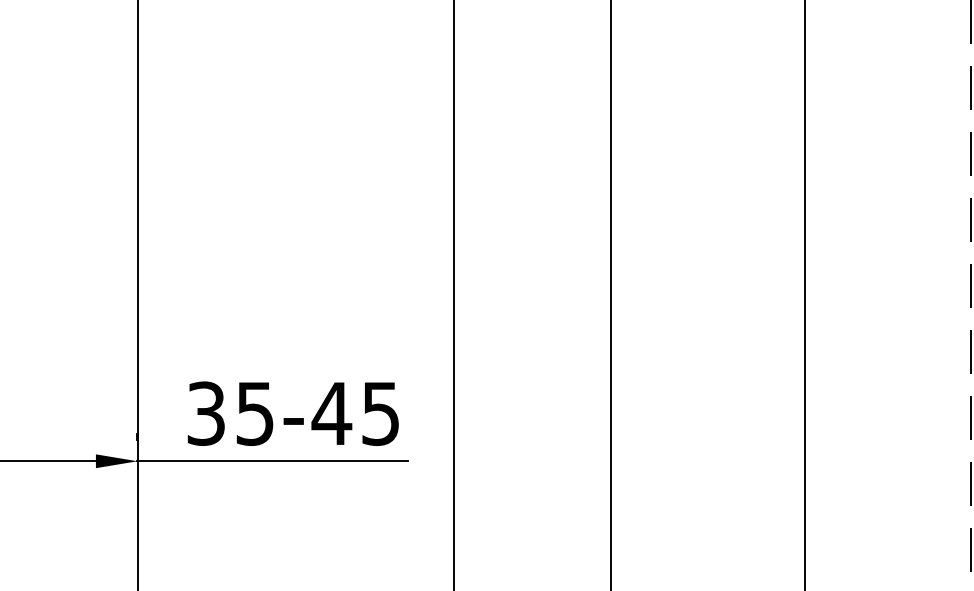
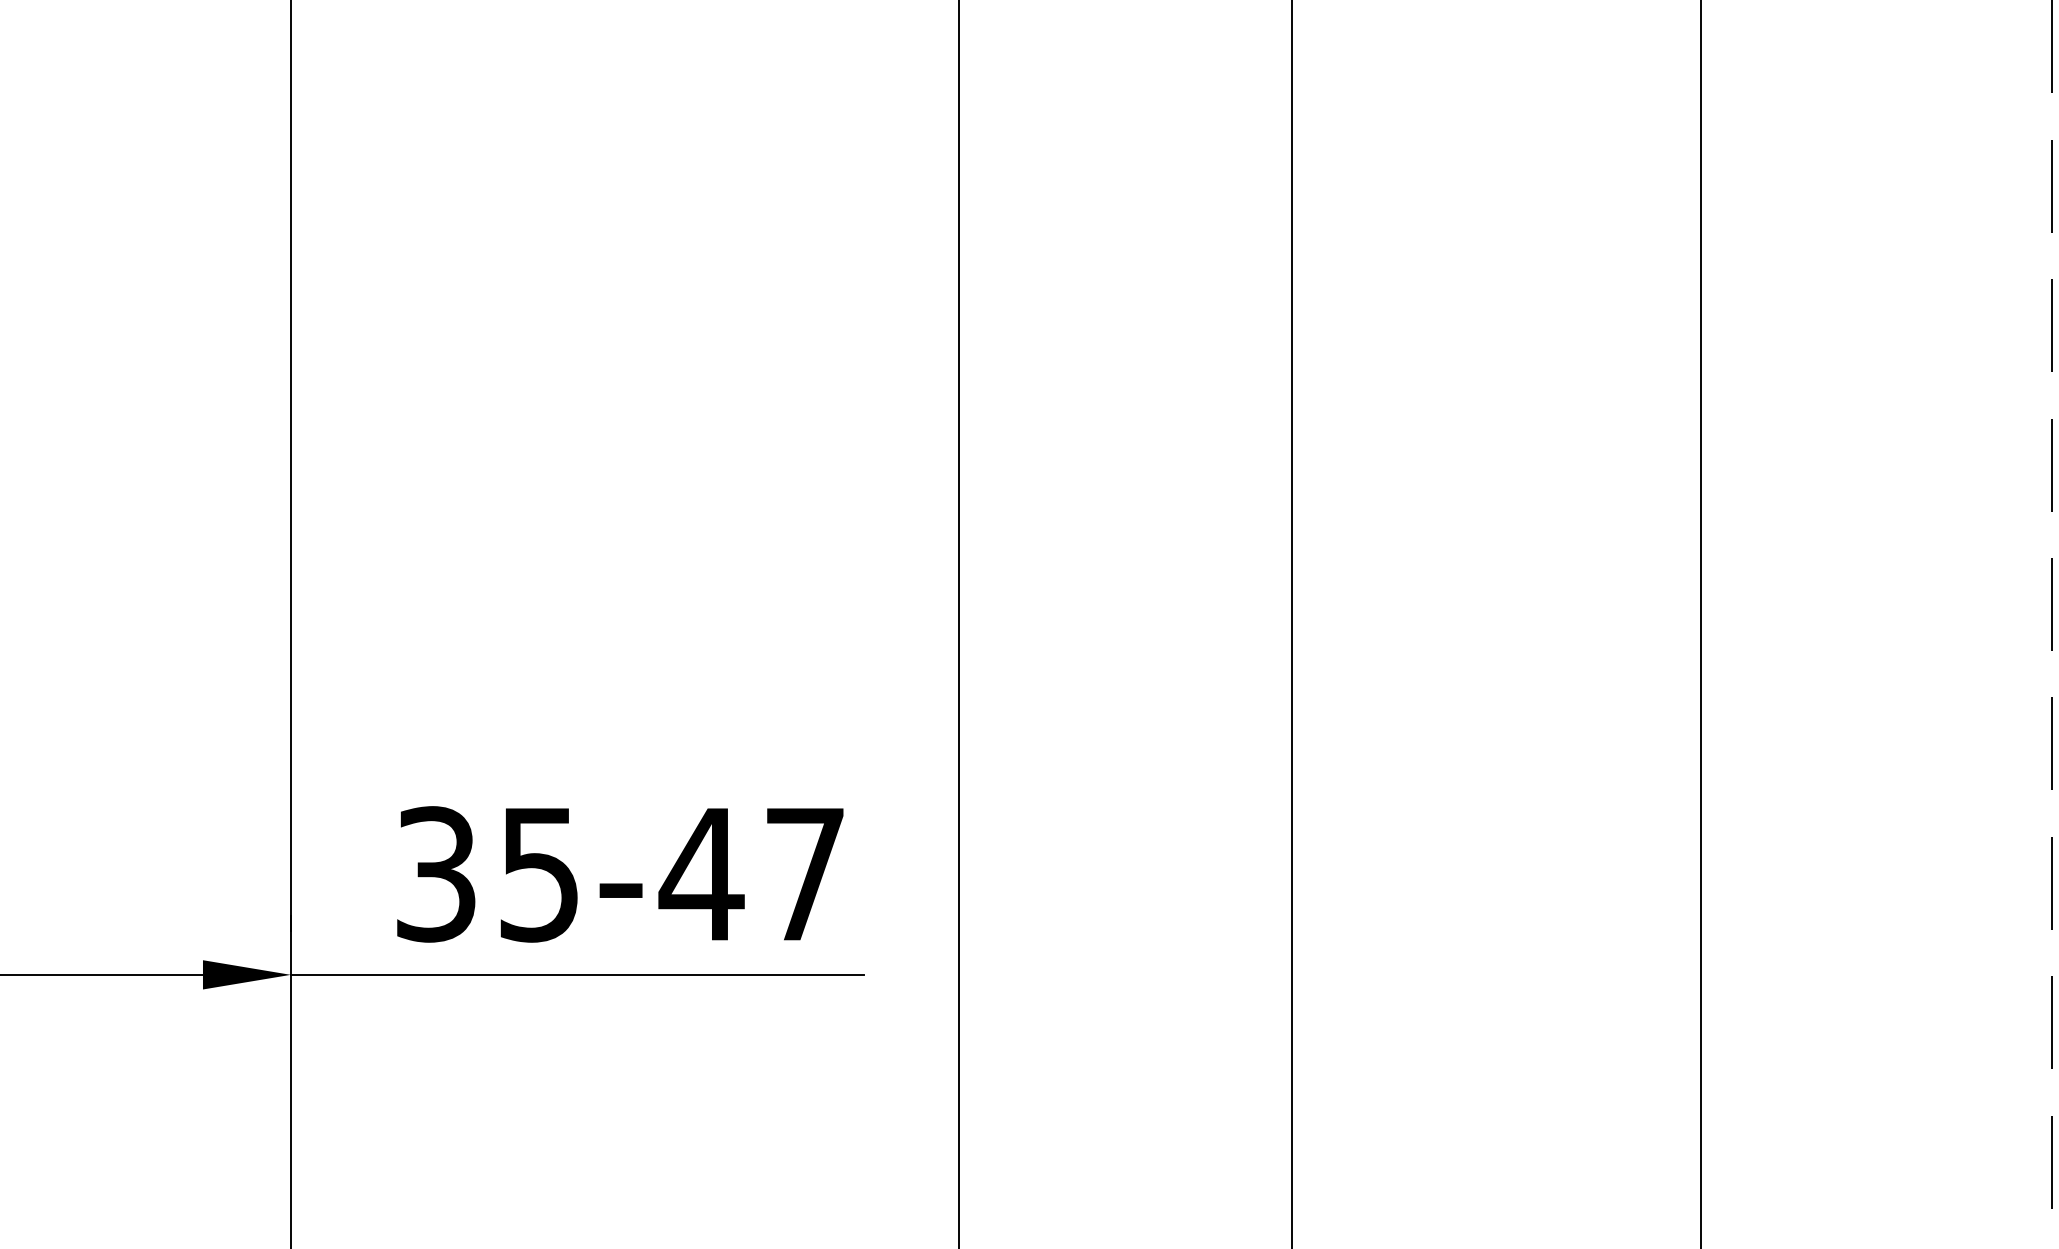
text: (380, 413) -> (804, 873), 35-45 -> 35-47

